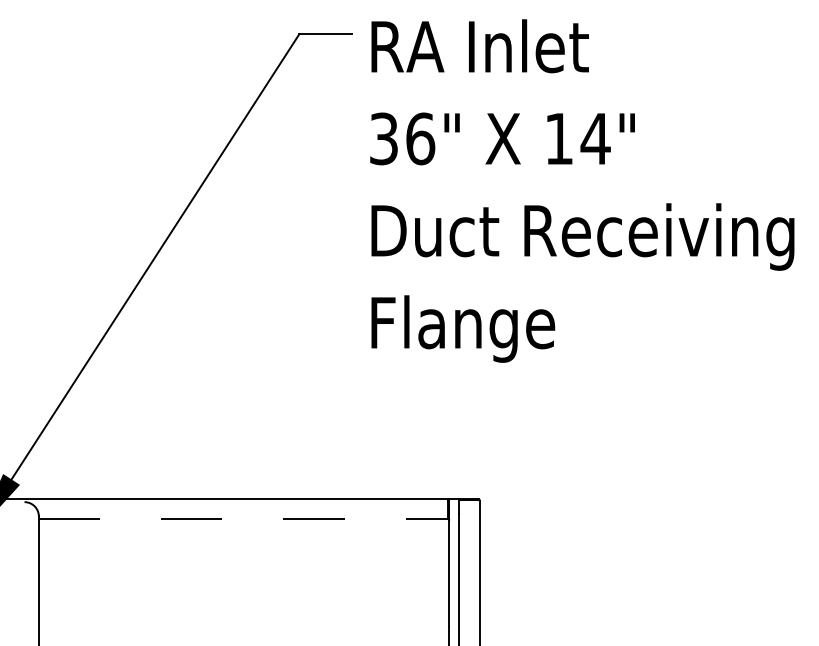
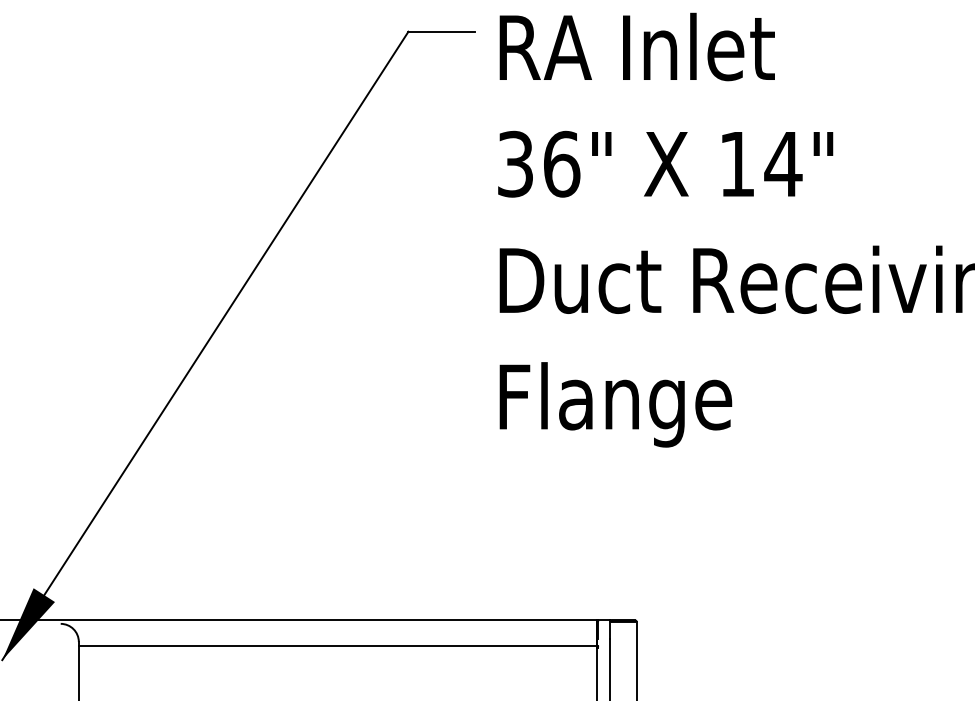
line: (243, 519) -> (337, 645), dashed -> solid

